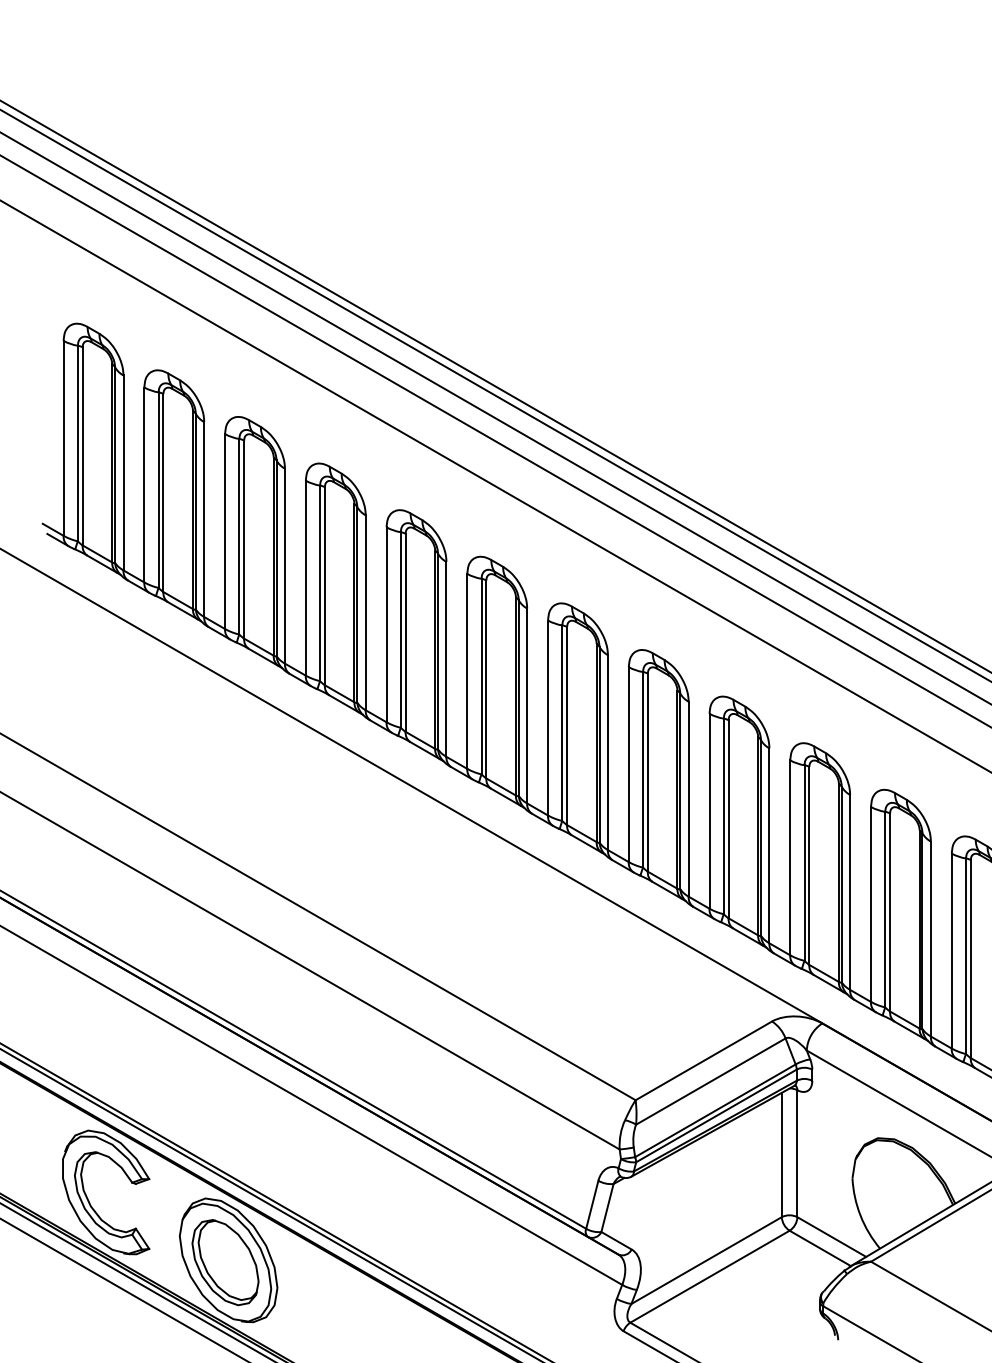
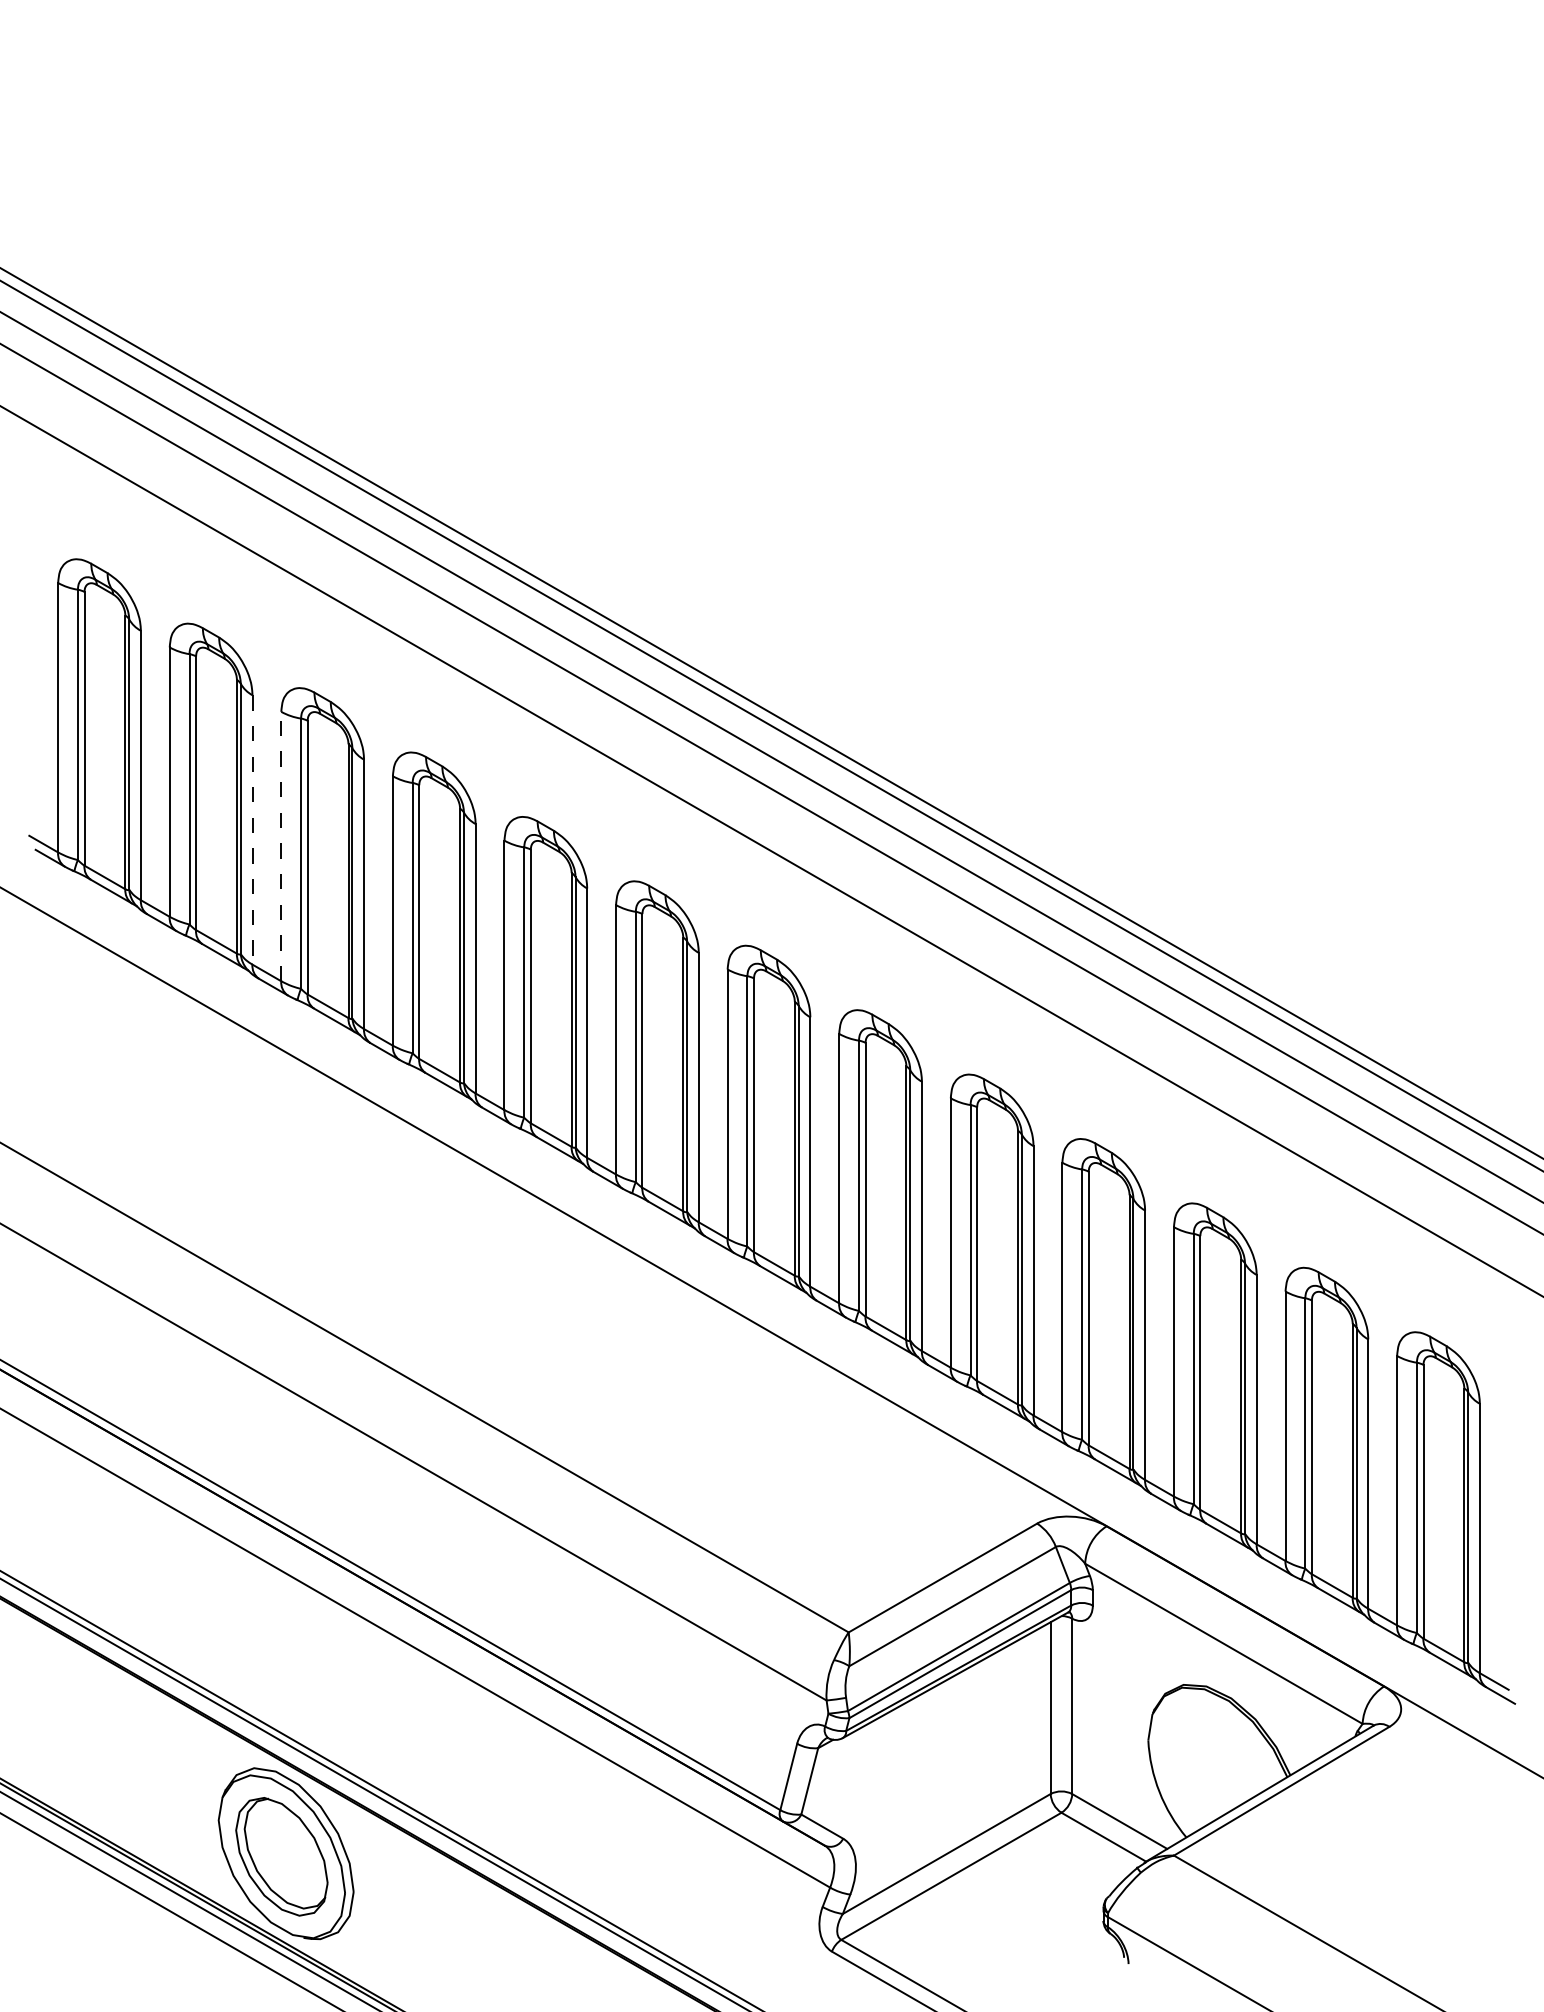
line: (204, 519) -> (252, 829), solid -> dashed
line: (225, 531) -> (281, 846), solid -> dashed
part: (89, 1200) -> (93, 1771), removed

